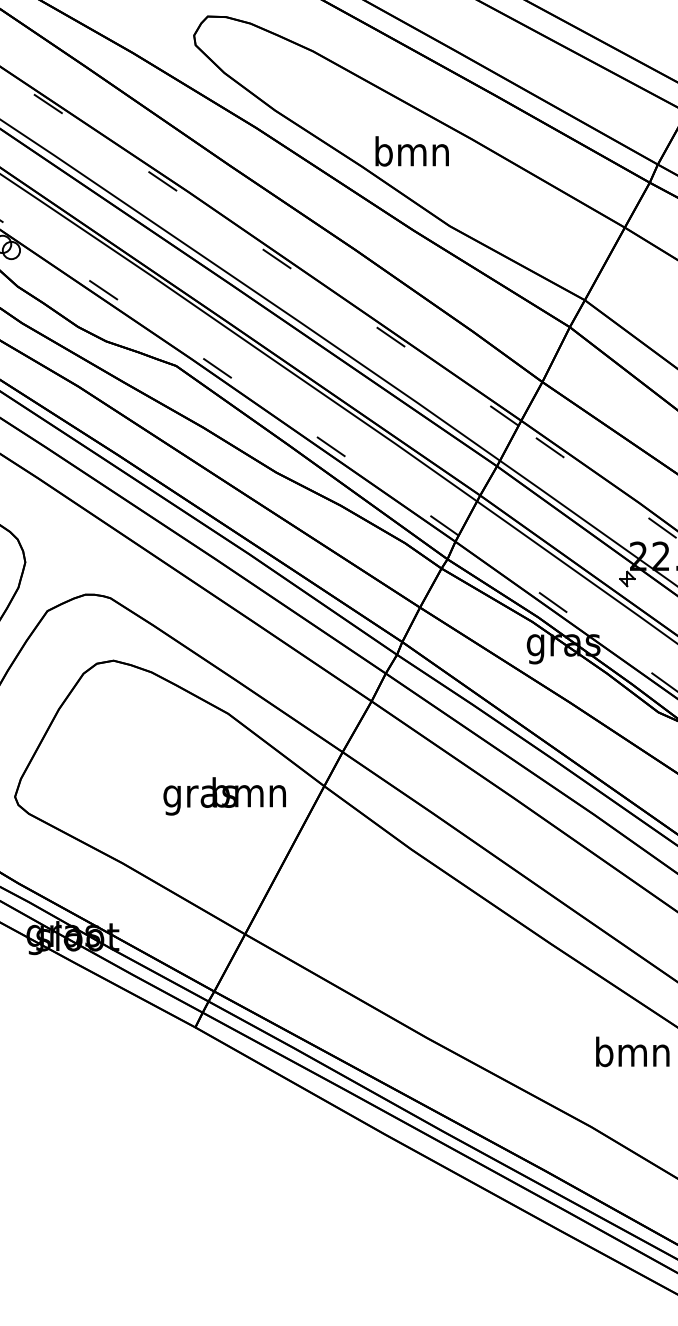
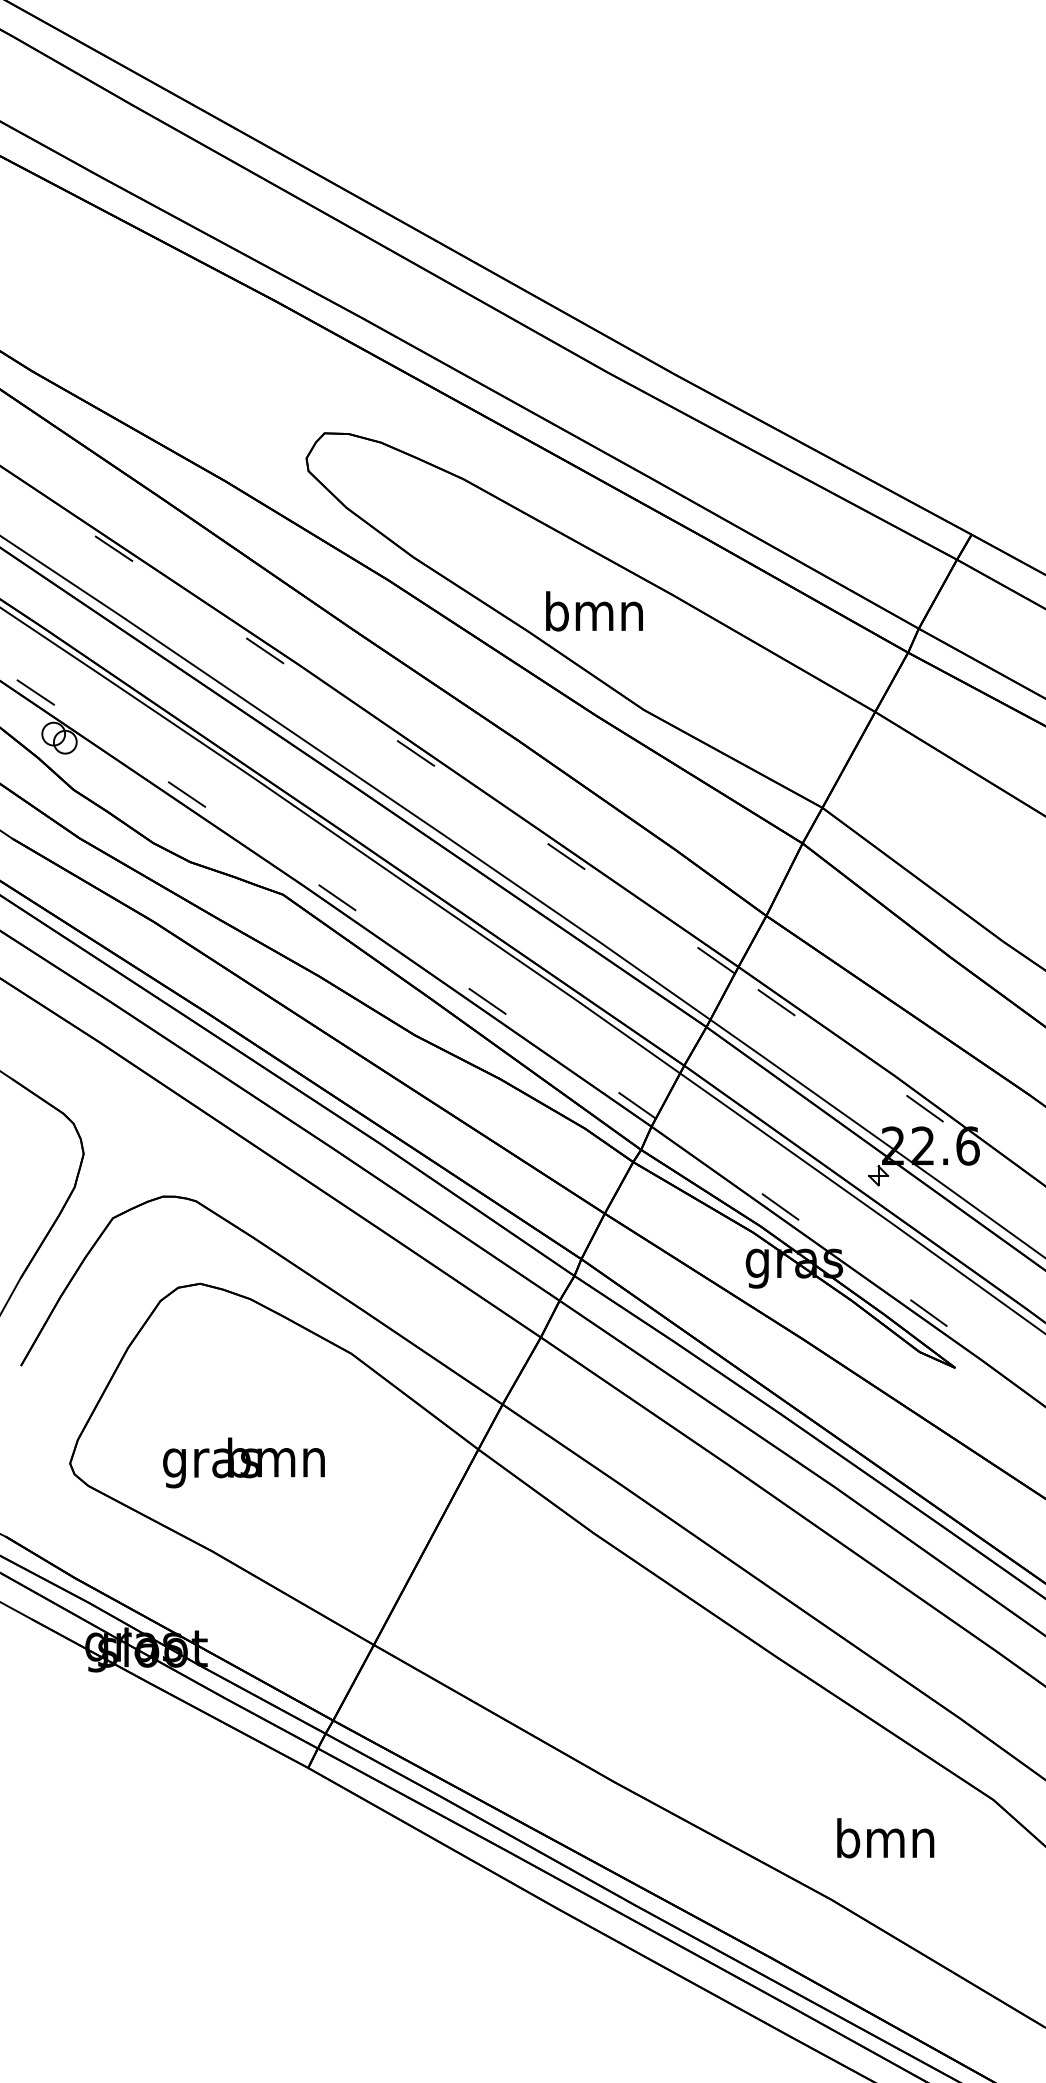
text: (224, 796) -> (243, 1462), moved
text: (632, 1052) -> (885, 1838), moved

